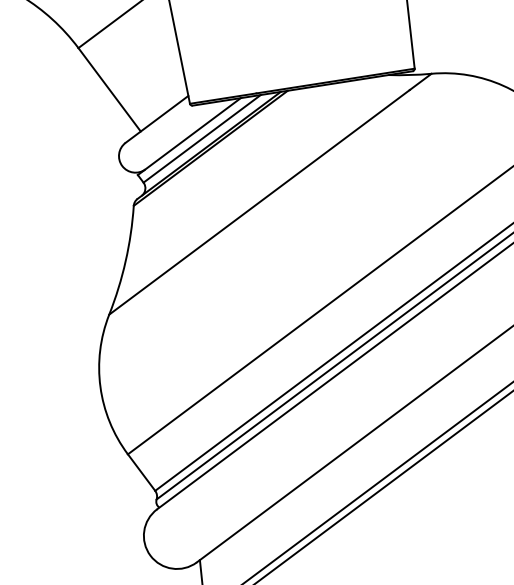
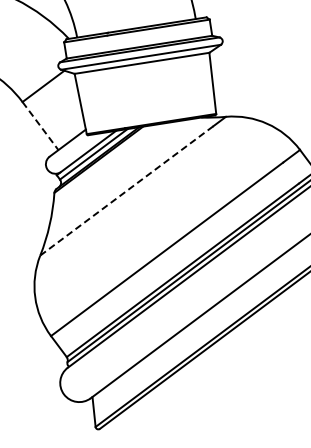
line: (109, 90) -> (40, 126), solid -> dashed
line: (260, 201) -> (127, 190), solid -> dashed

